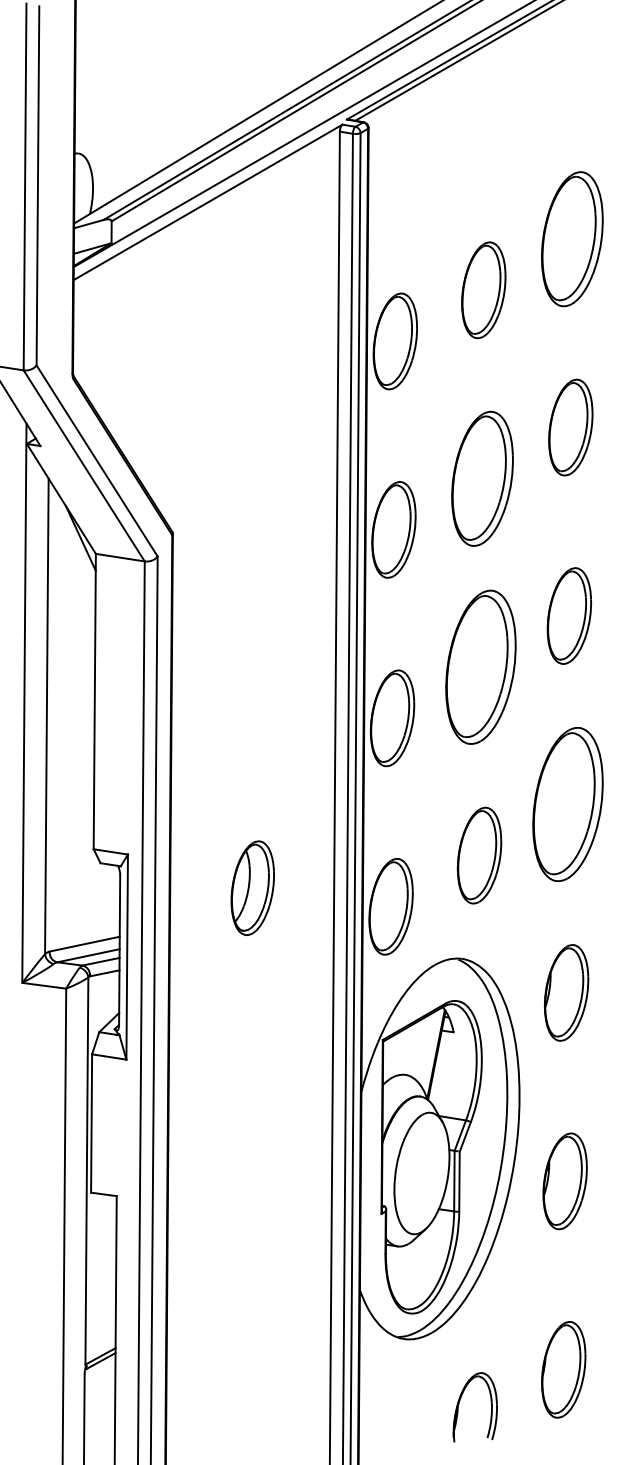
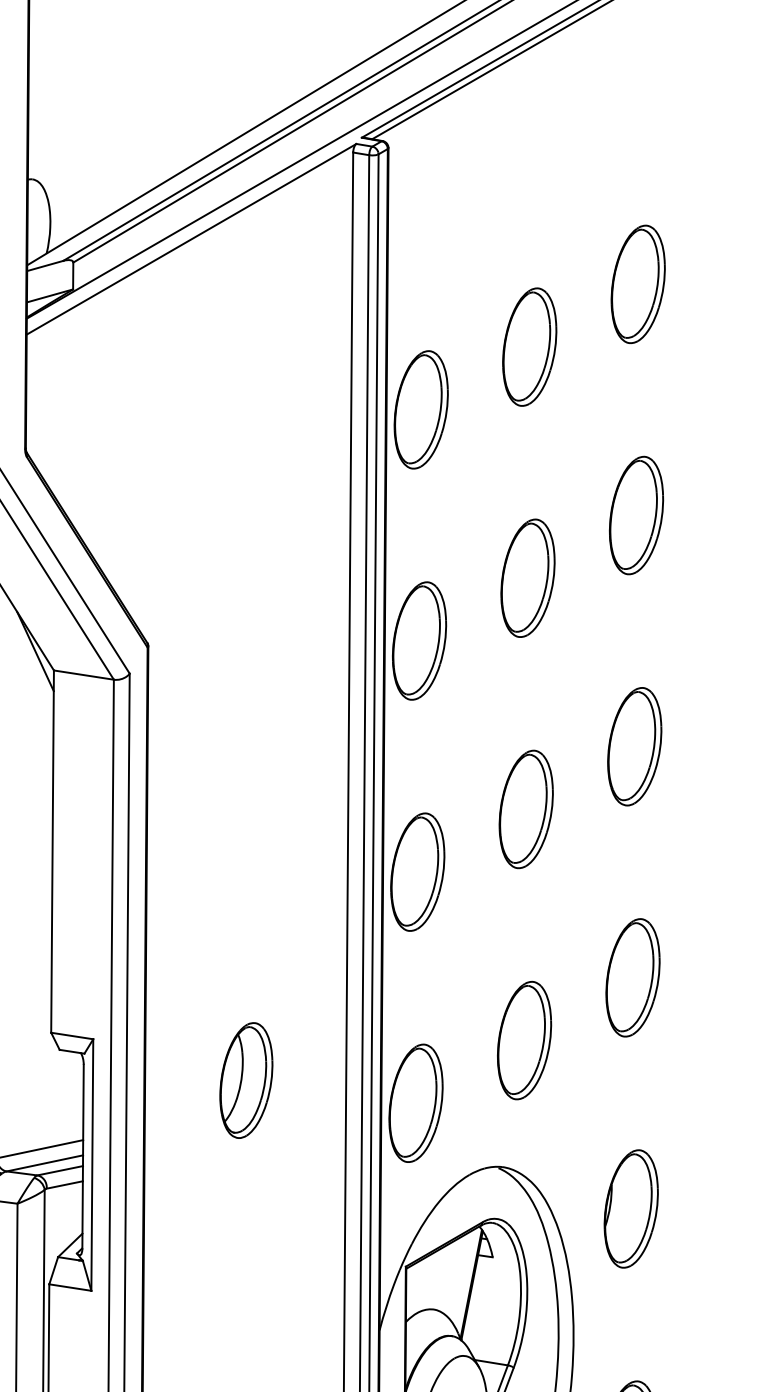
part: (571, 238) -> (637, 283), size x0.71
part: (481, 478) -> (526, 577), size x0.71
part: (480, 666) -> (525, 808), size x0.62
part: (567, 804) -> (632, 977), size x0.62

